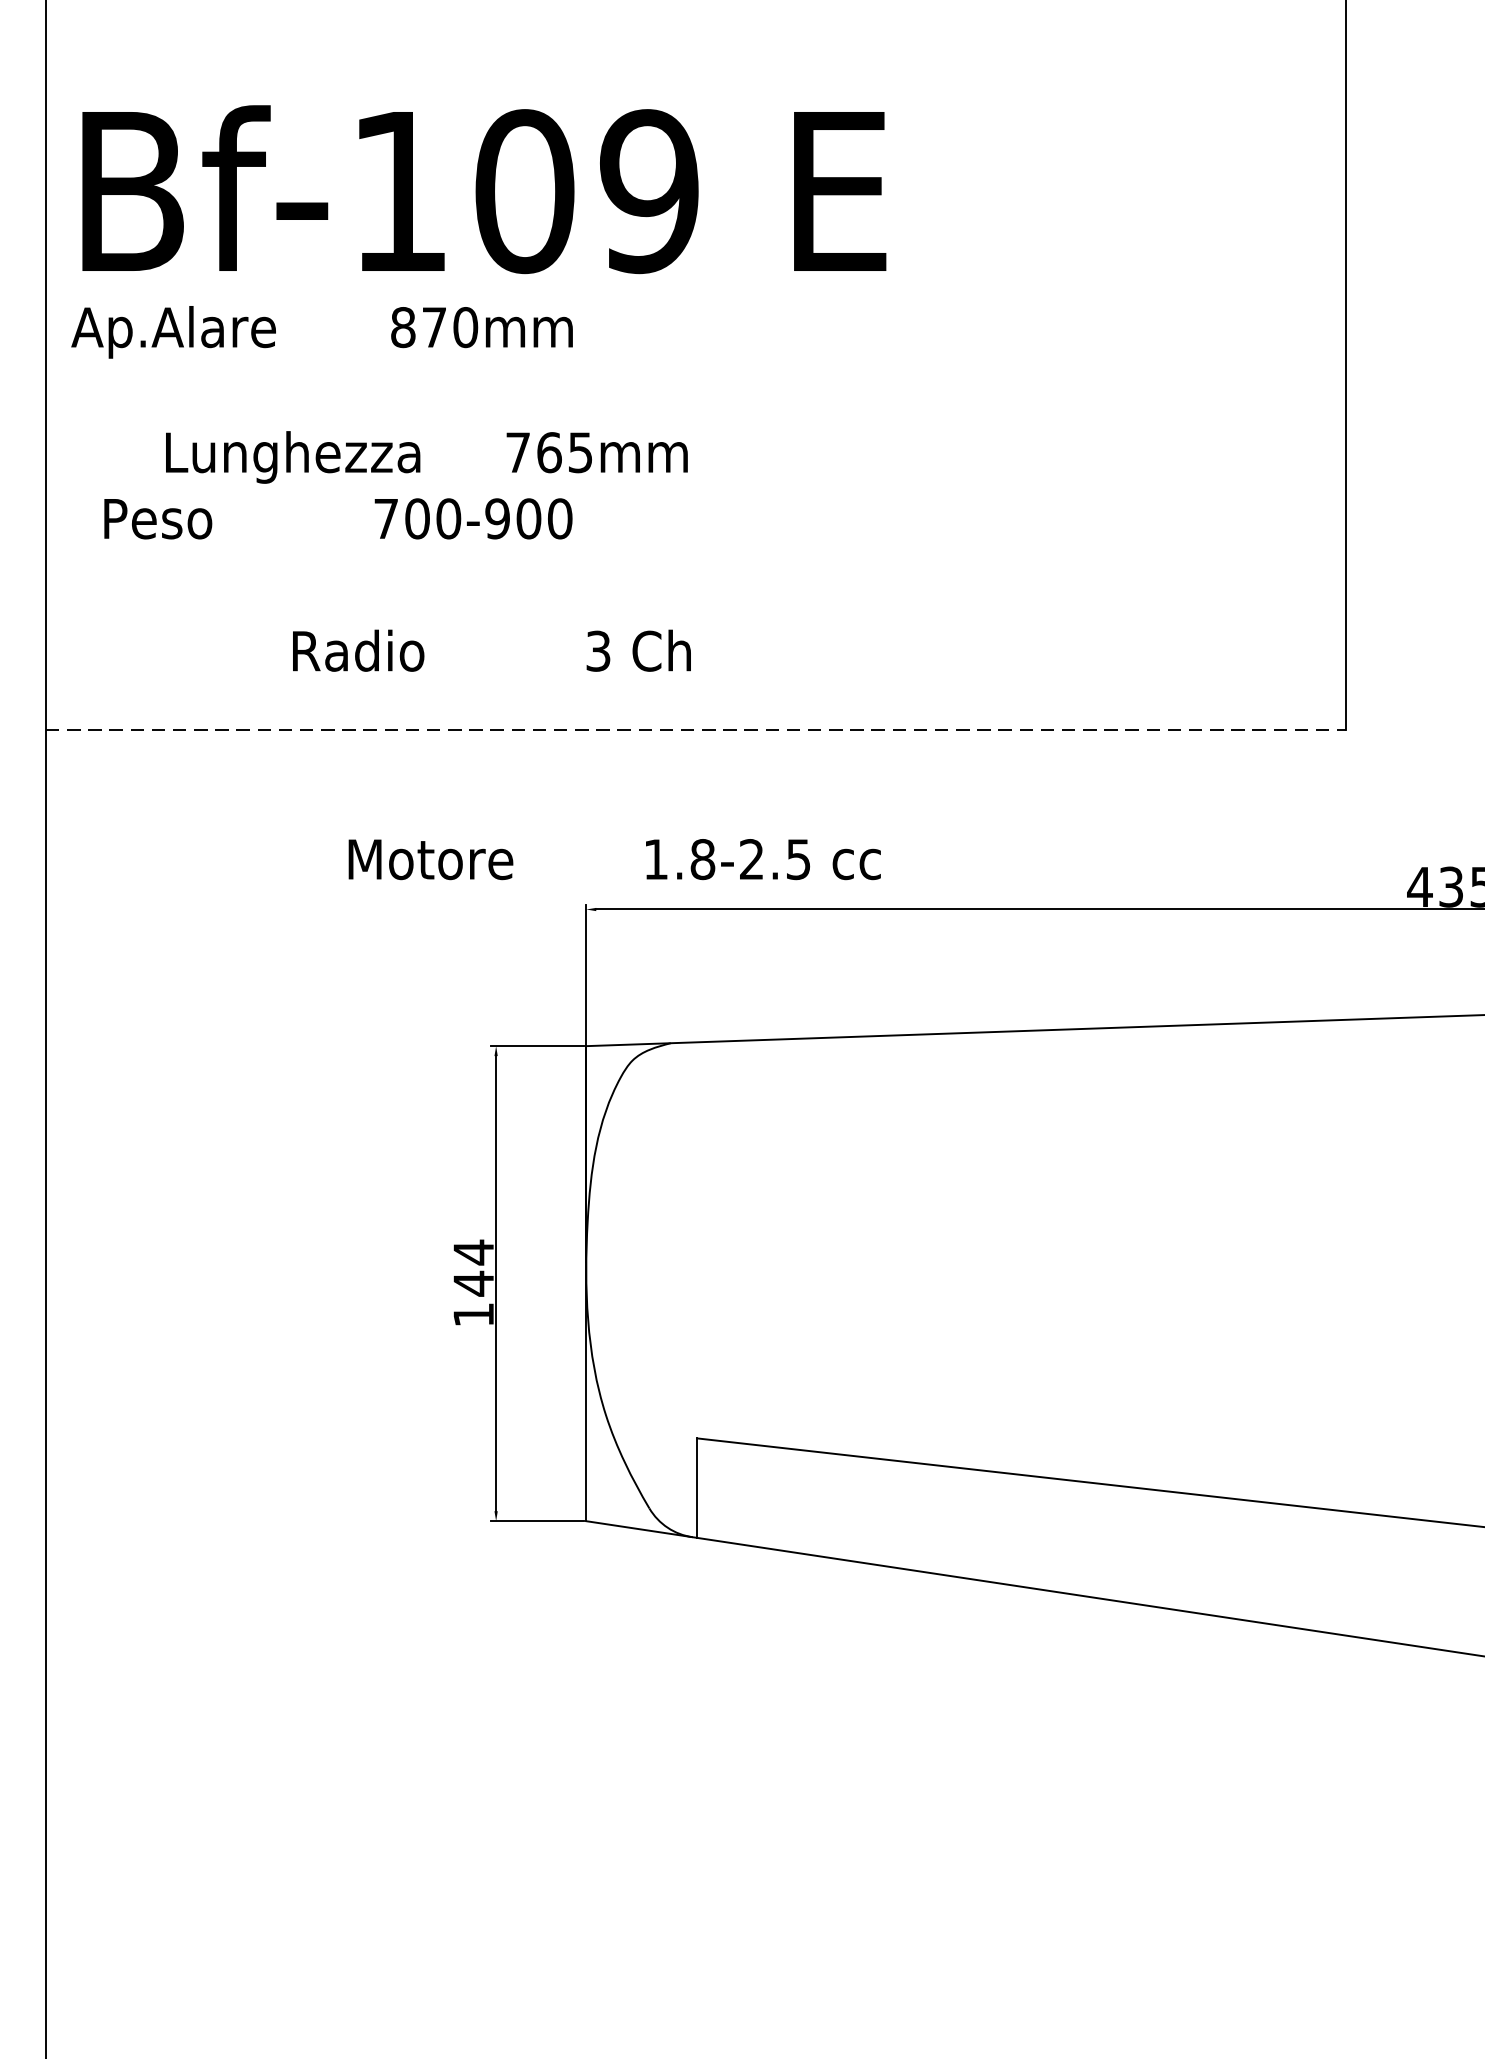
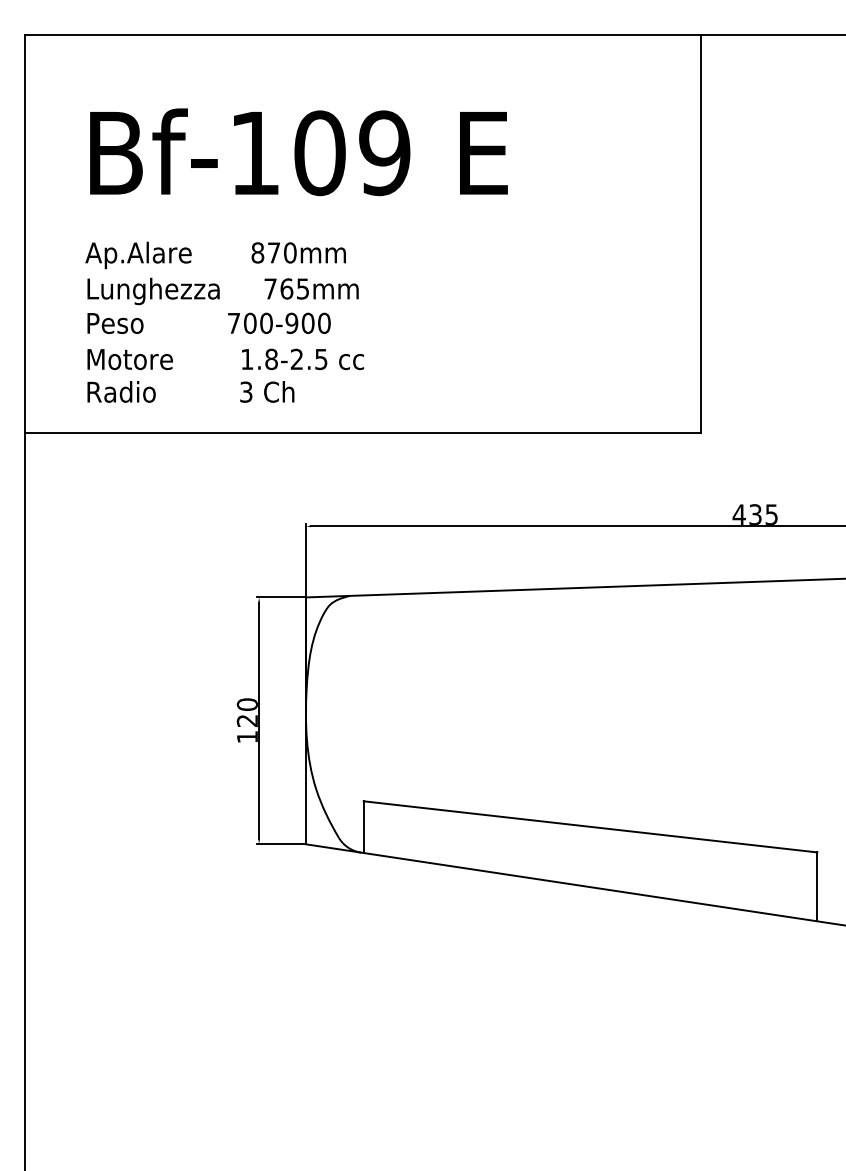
text: (483, 190) -> (298, 152), moved
text: (321, 332) -> (215, 255), moved
text: (337, 517) -> (208, 322), moved
text: (491, 649) -> (190, 391), moved
line: (695, 728) -> (362, 432), dashed -> solid
text: (614, 859) -> (225, 359), moved
text: (471, 1267) -> (246, 712), 144 -> 120

